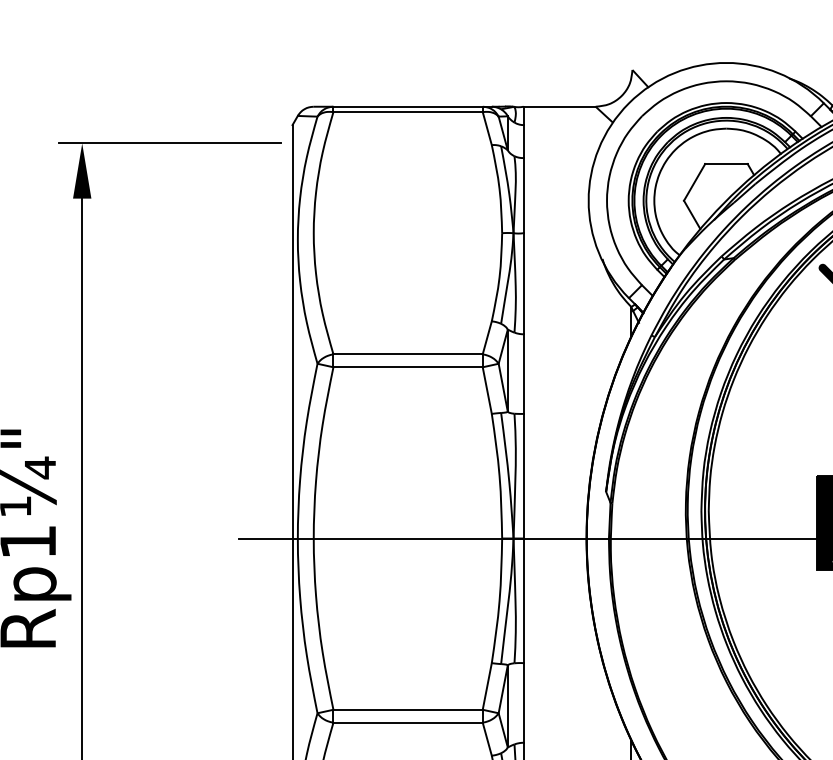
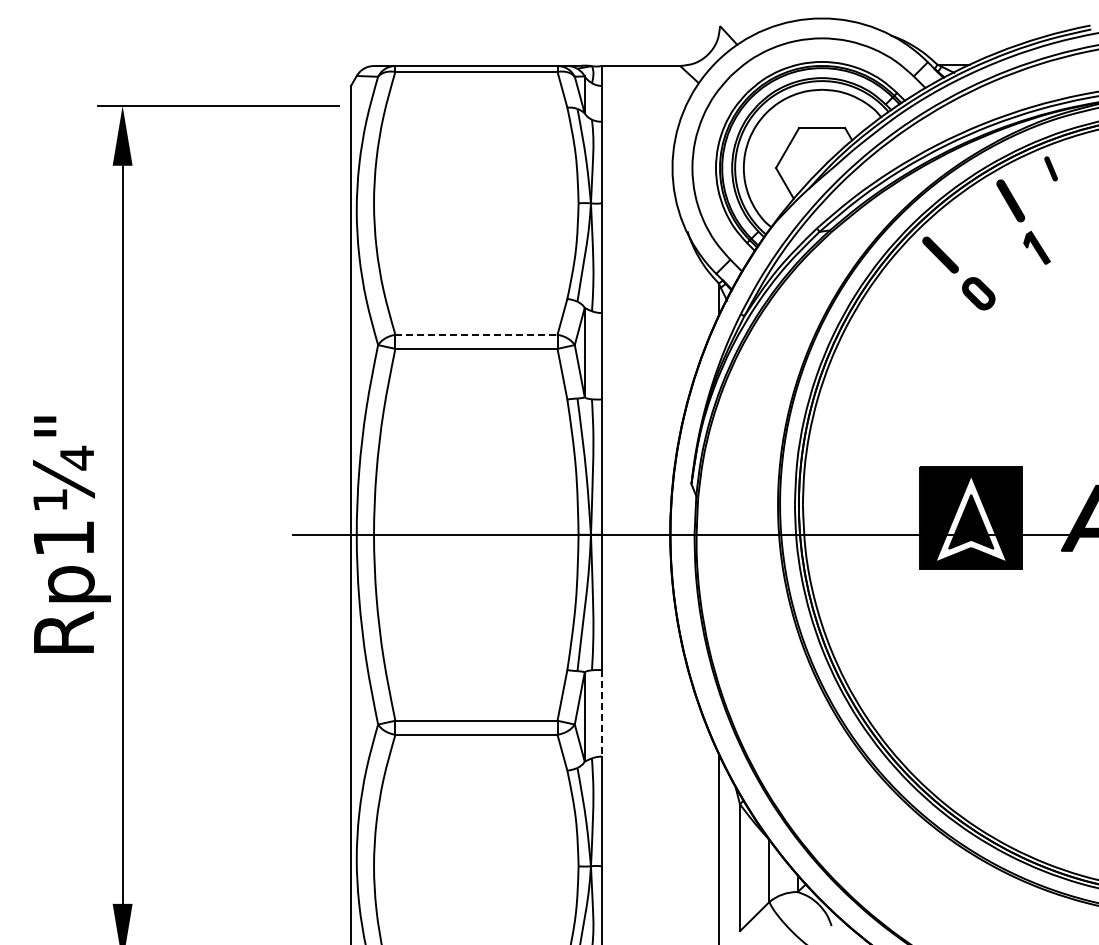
line: (408, 354) -> (476, 334), solid -> dashed
line: (523, 703) -> (601, 713), solid -> dashed

